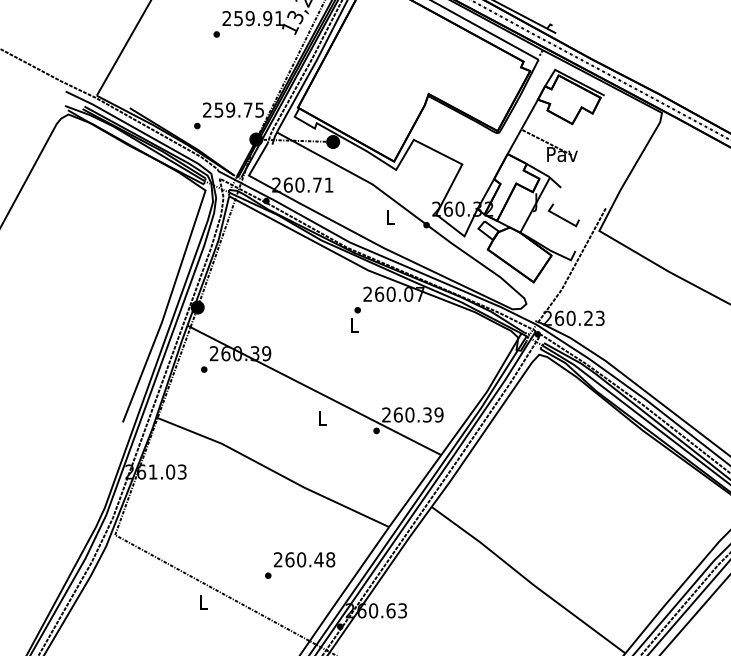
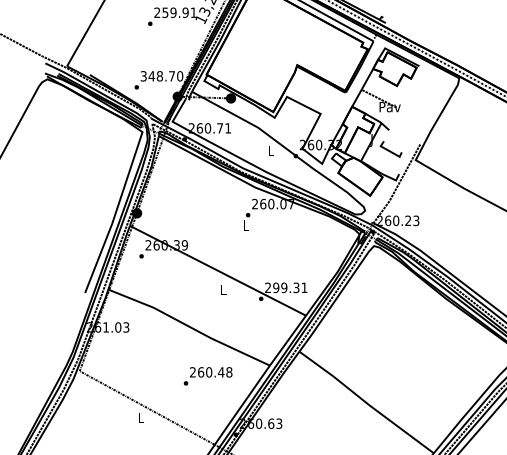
text: (232, 110) -> (161, 76), 259.75 -> 348.70
text: (418, 414) -> (290, 287), 260.39 -> 299.31
text: (299, 565) -> (207, 376), moved

